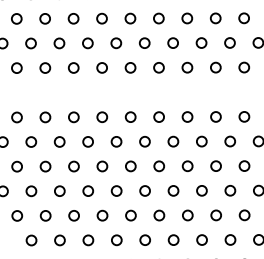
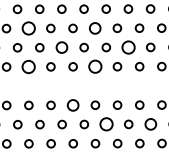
circle: (44, 18) -> (28, 28), size x1.6
circle: (130, 18) -> (95, 28), size x1.4
circle: (172, 42) -> (128, 47), size x1.6
circle: (87, 43) -> (61, 47), size x1.4
circle: (45, 67) -> (28, 66), size x1.6
circle: (130, 67) -> (95, 66), size x1.6
circle: (102, 116) -> (73, 104), size x1.4
circle: (144, 141) -> (106, 124), size x1.6
circle: (201, 141) -> (150, 124), size x1.4

